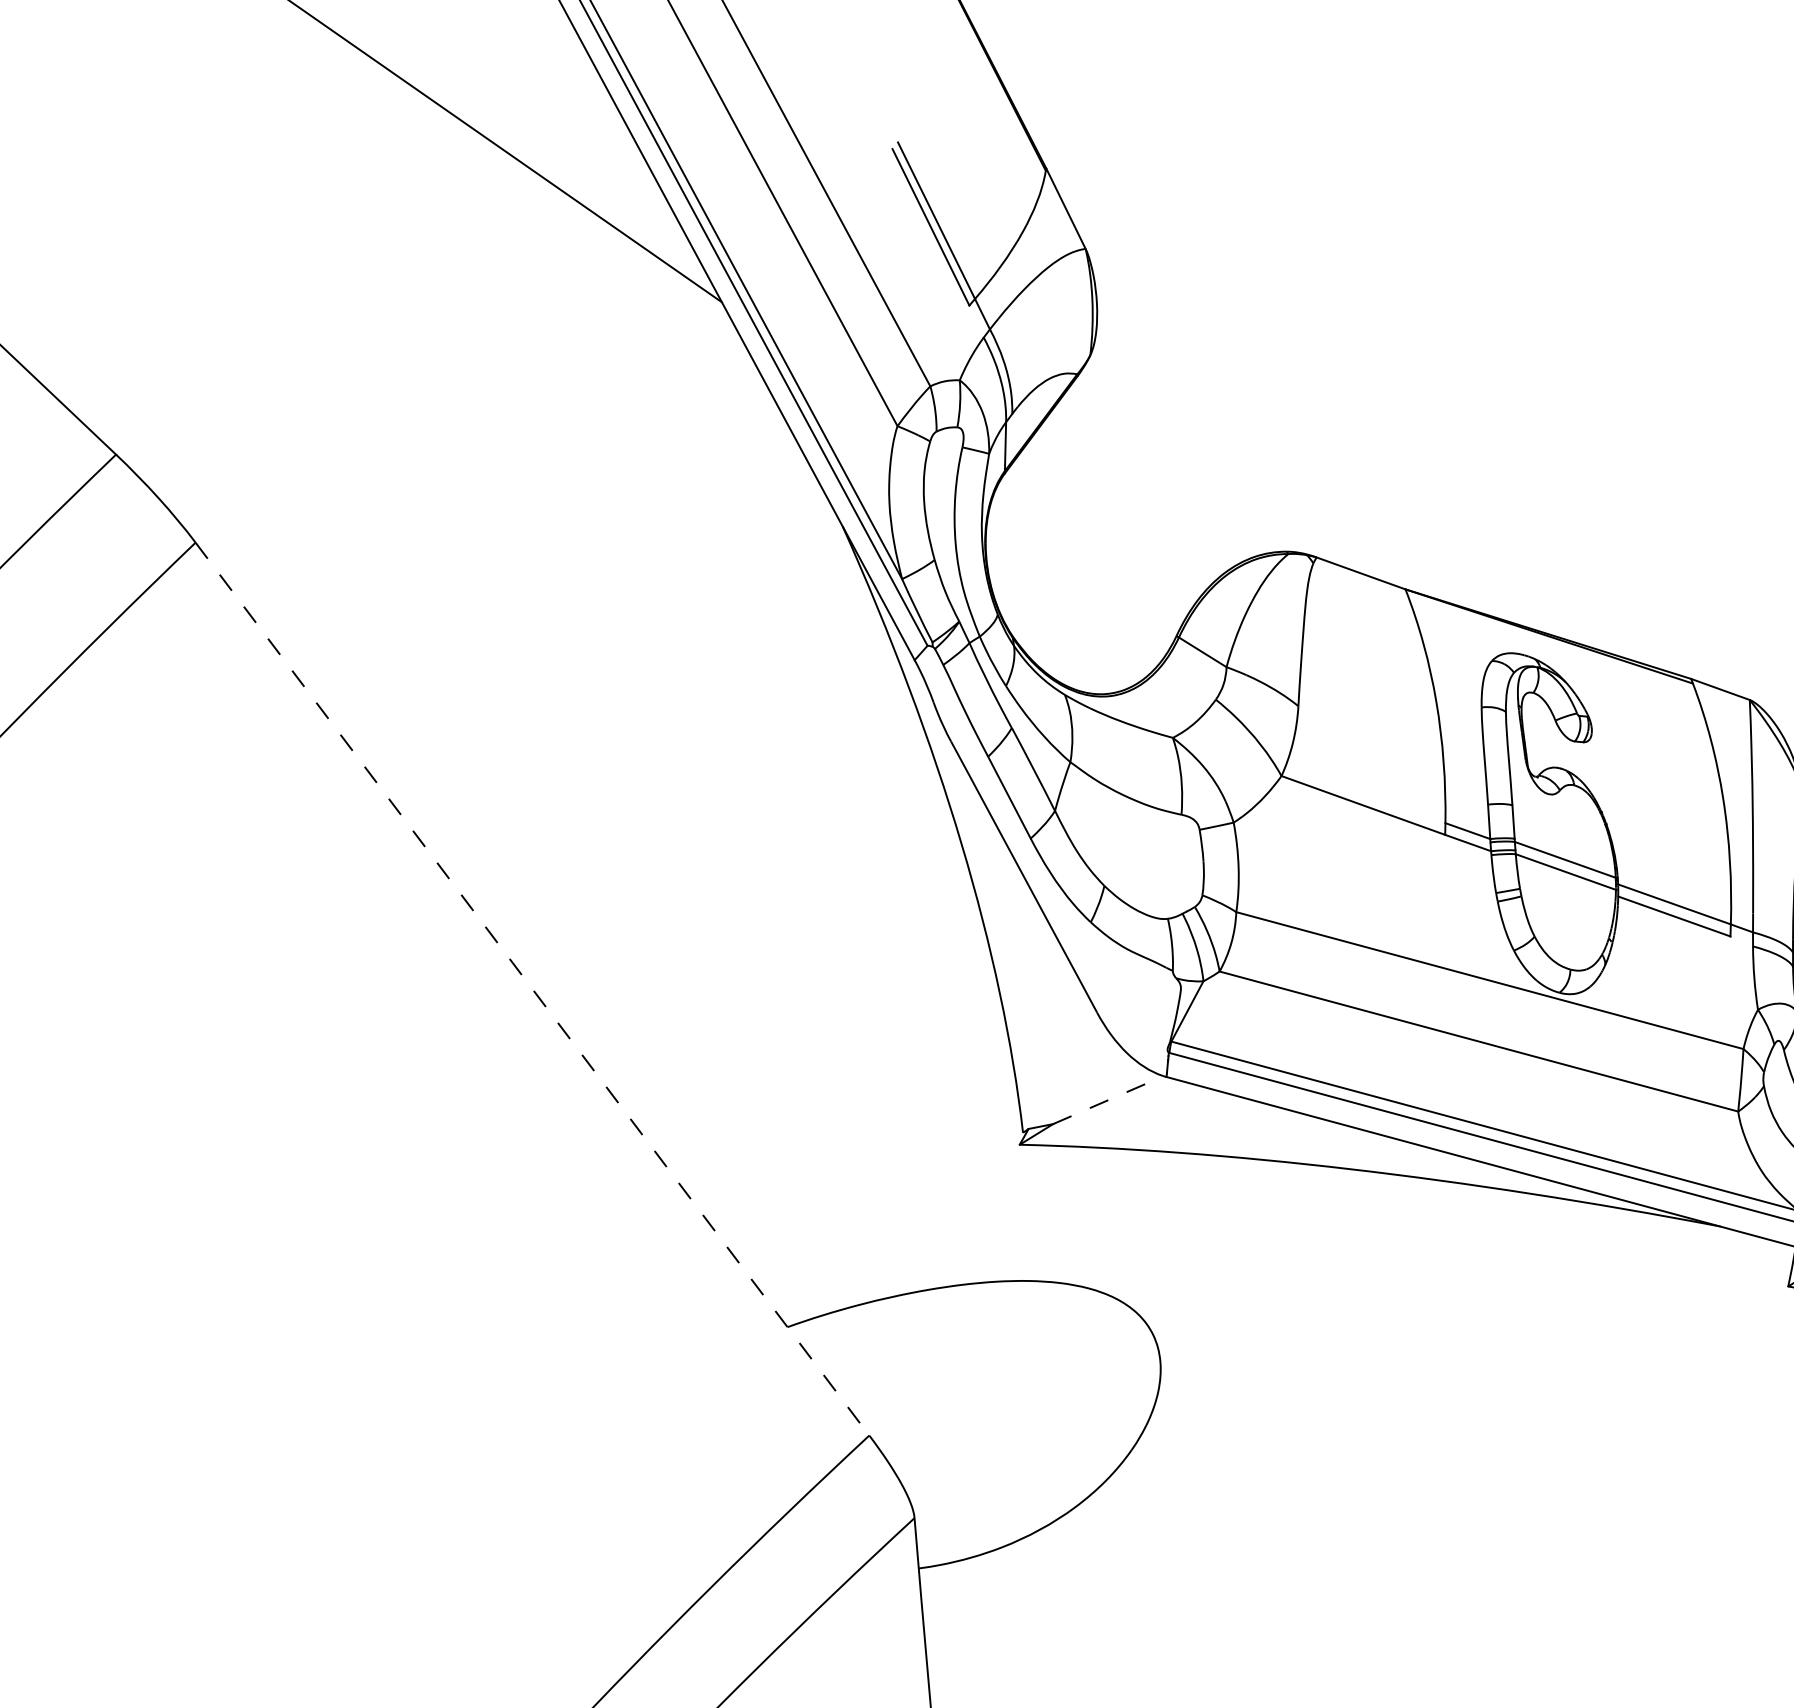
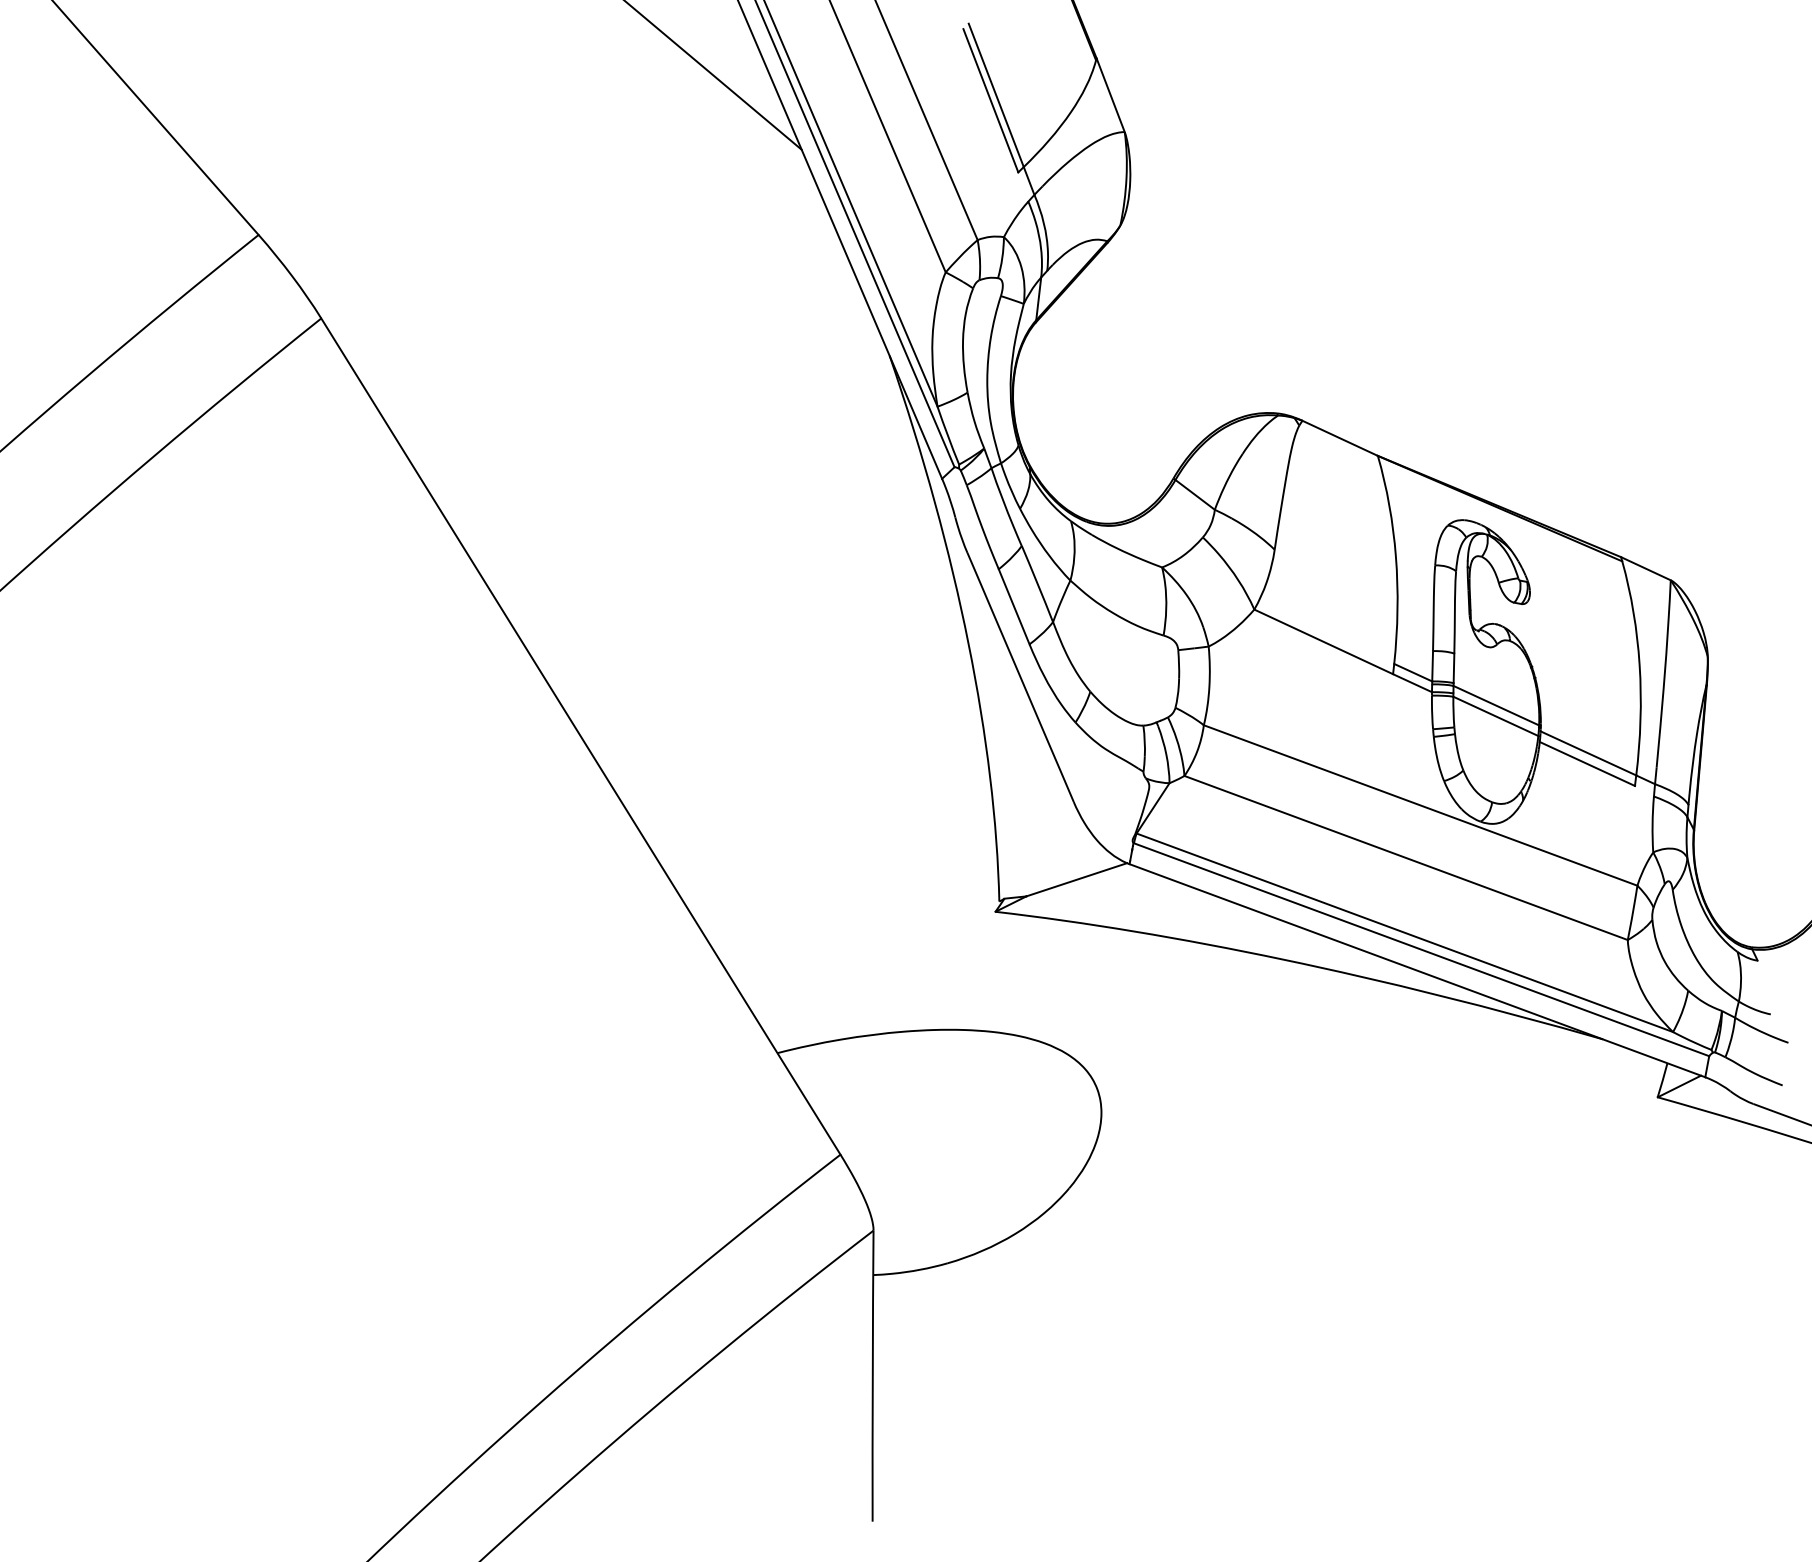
line: (533, 990) -> (581, 737), dashed -> solid
line: (1109, 1099) -> (1077, 879), dashed -> solid

